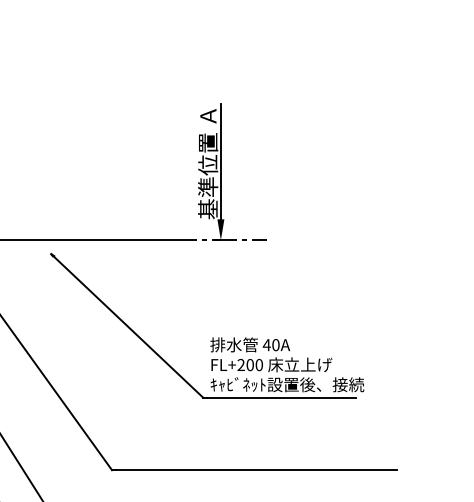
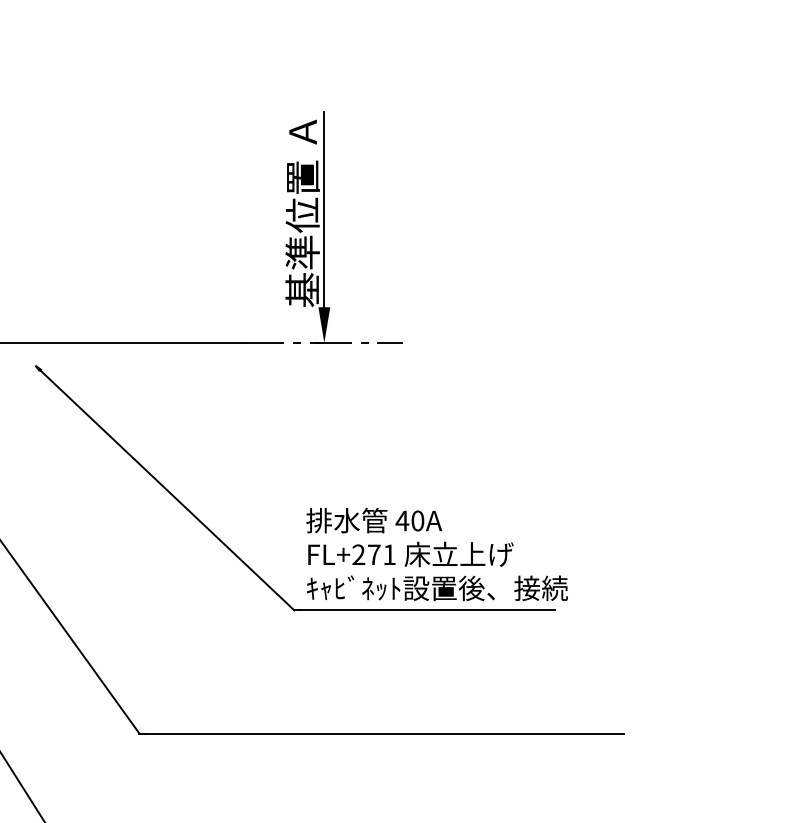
text: (254, 365) -> (381, 555), FL+200 -> FL+271

